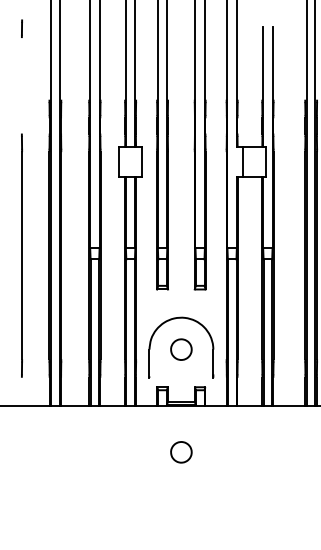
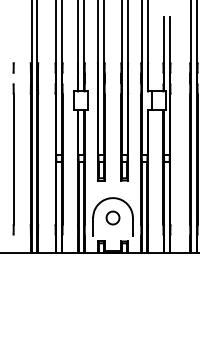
line: (21, 27) -> (13, 67), moved
part: (180, 451) -> (112, 281), removed

